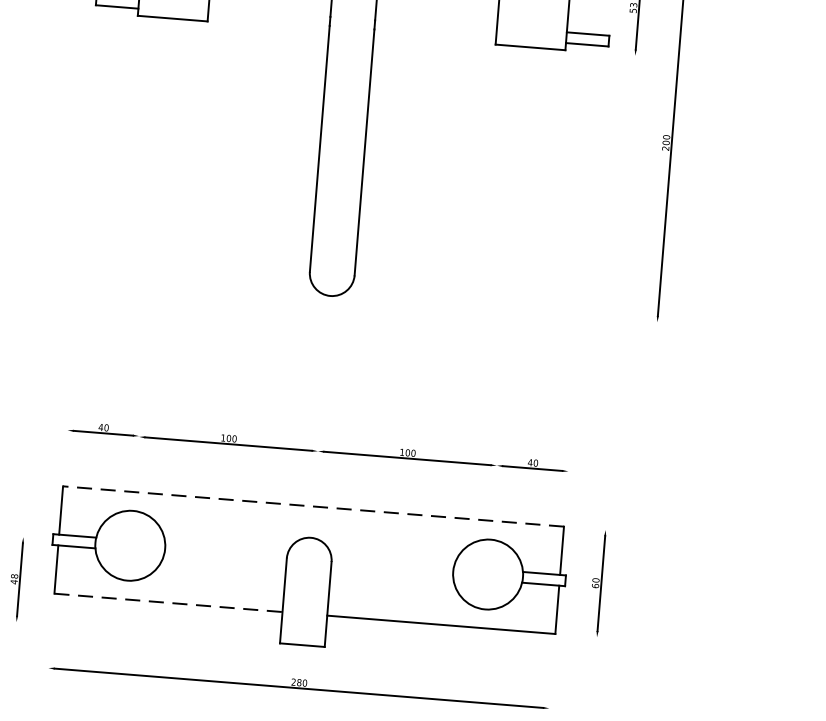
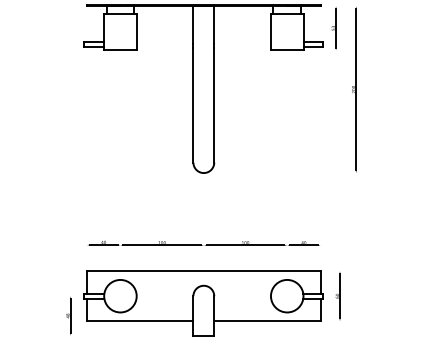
line: (312, 507) -> (203, 271), dashed -> solid
line: (168, 603) -> (140, 321), dashed -> solid

